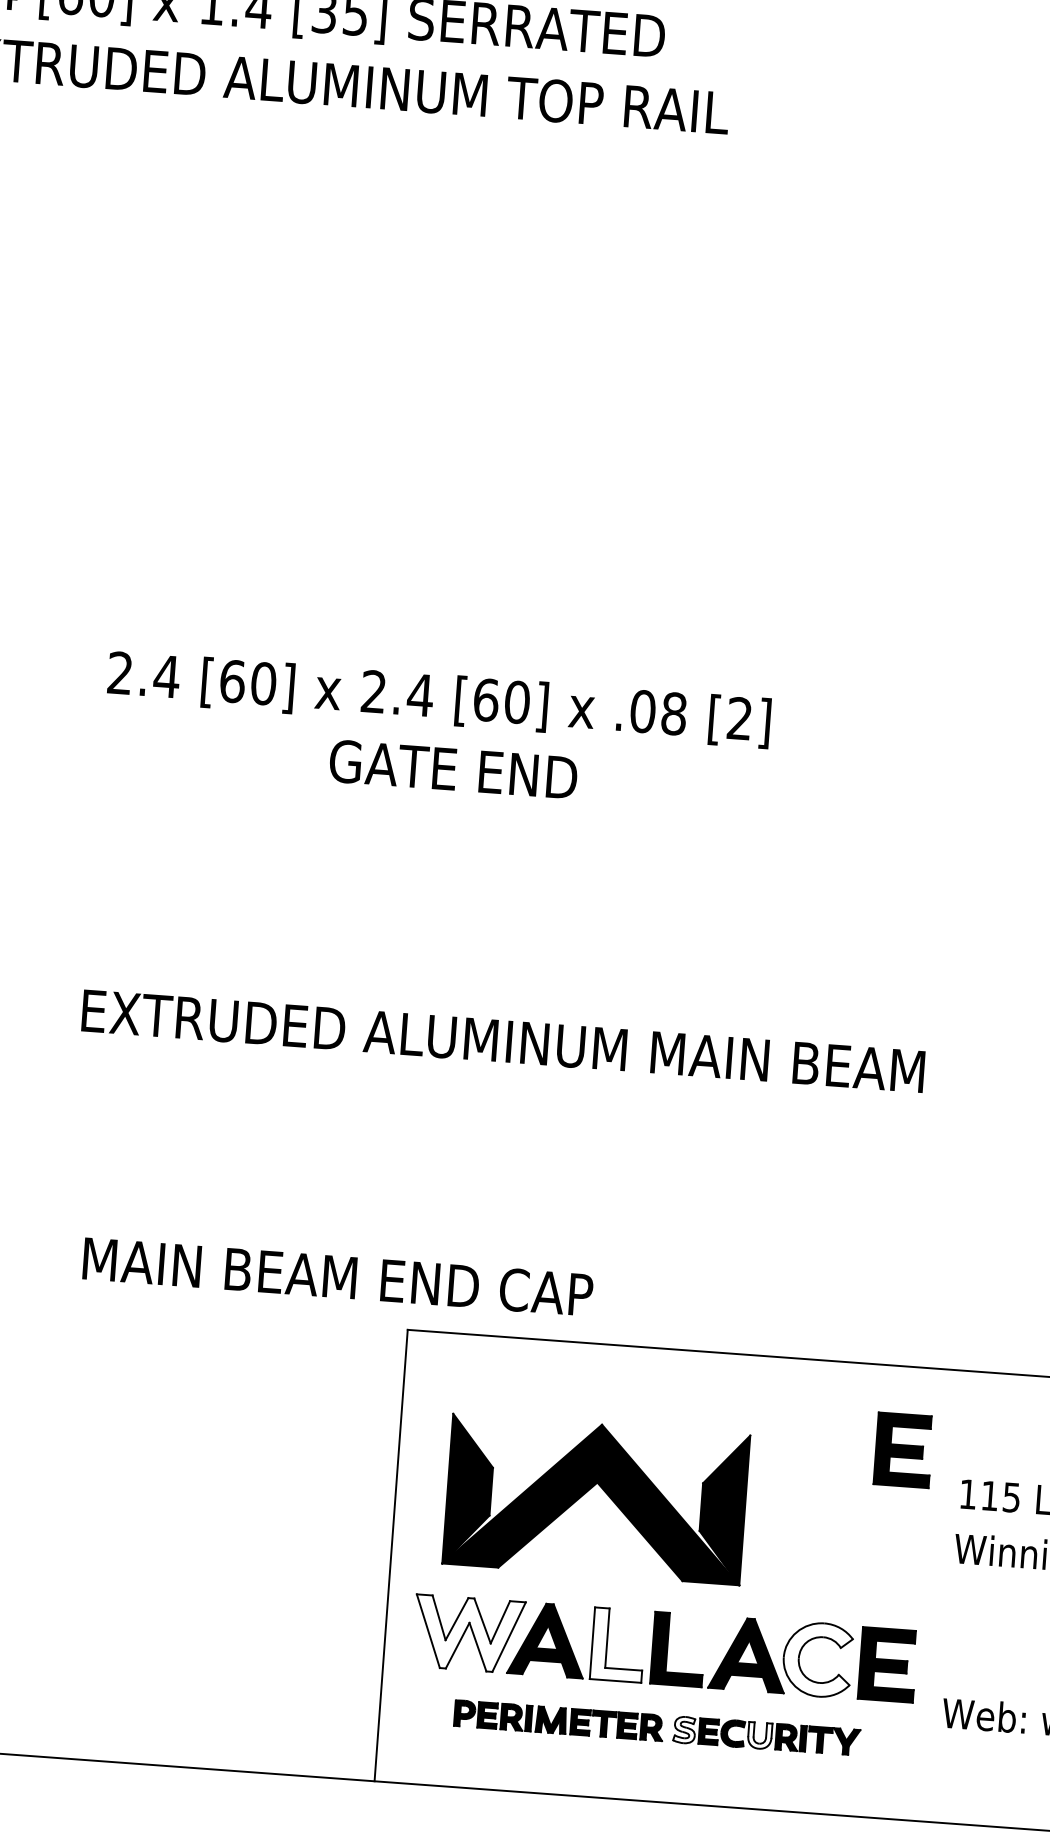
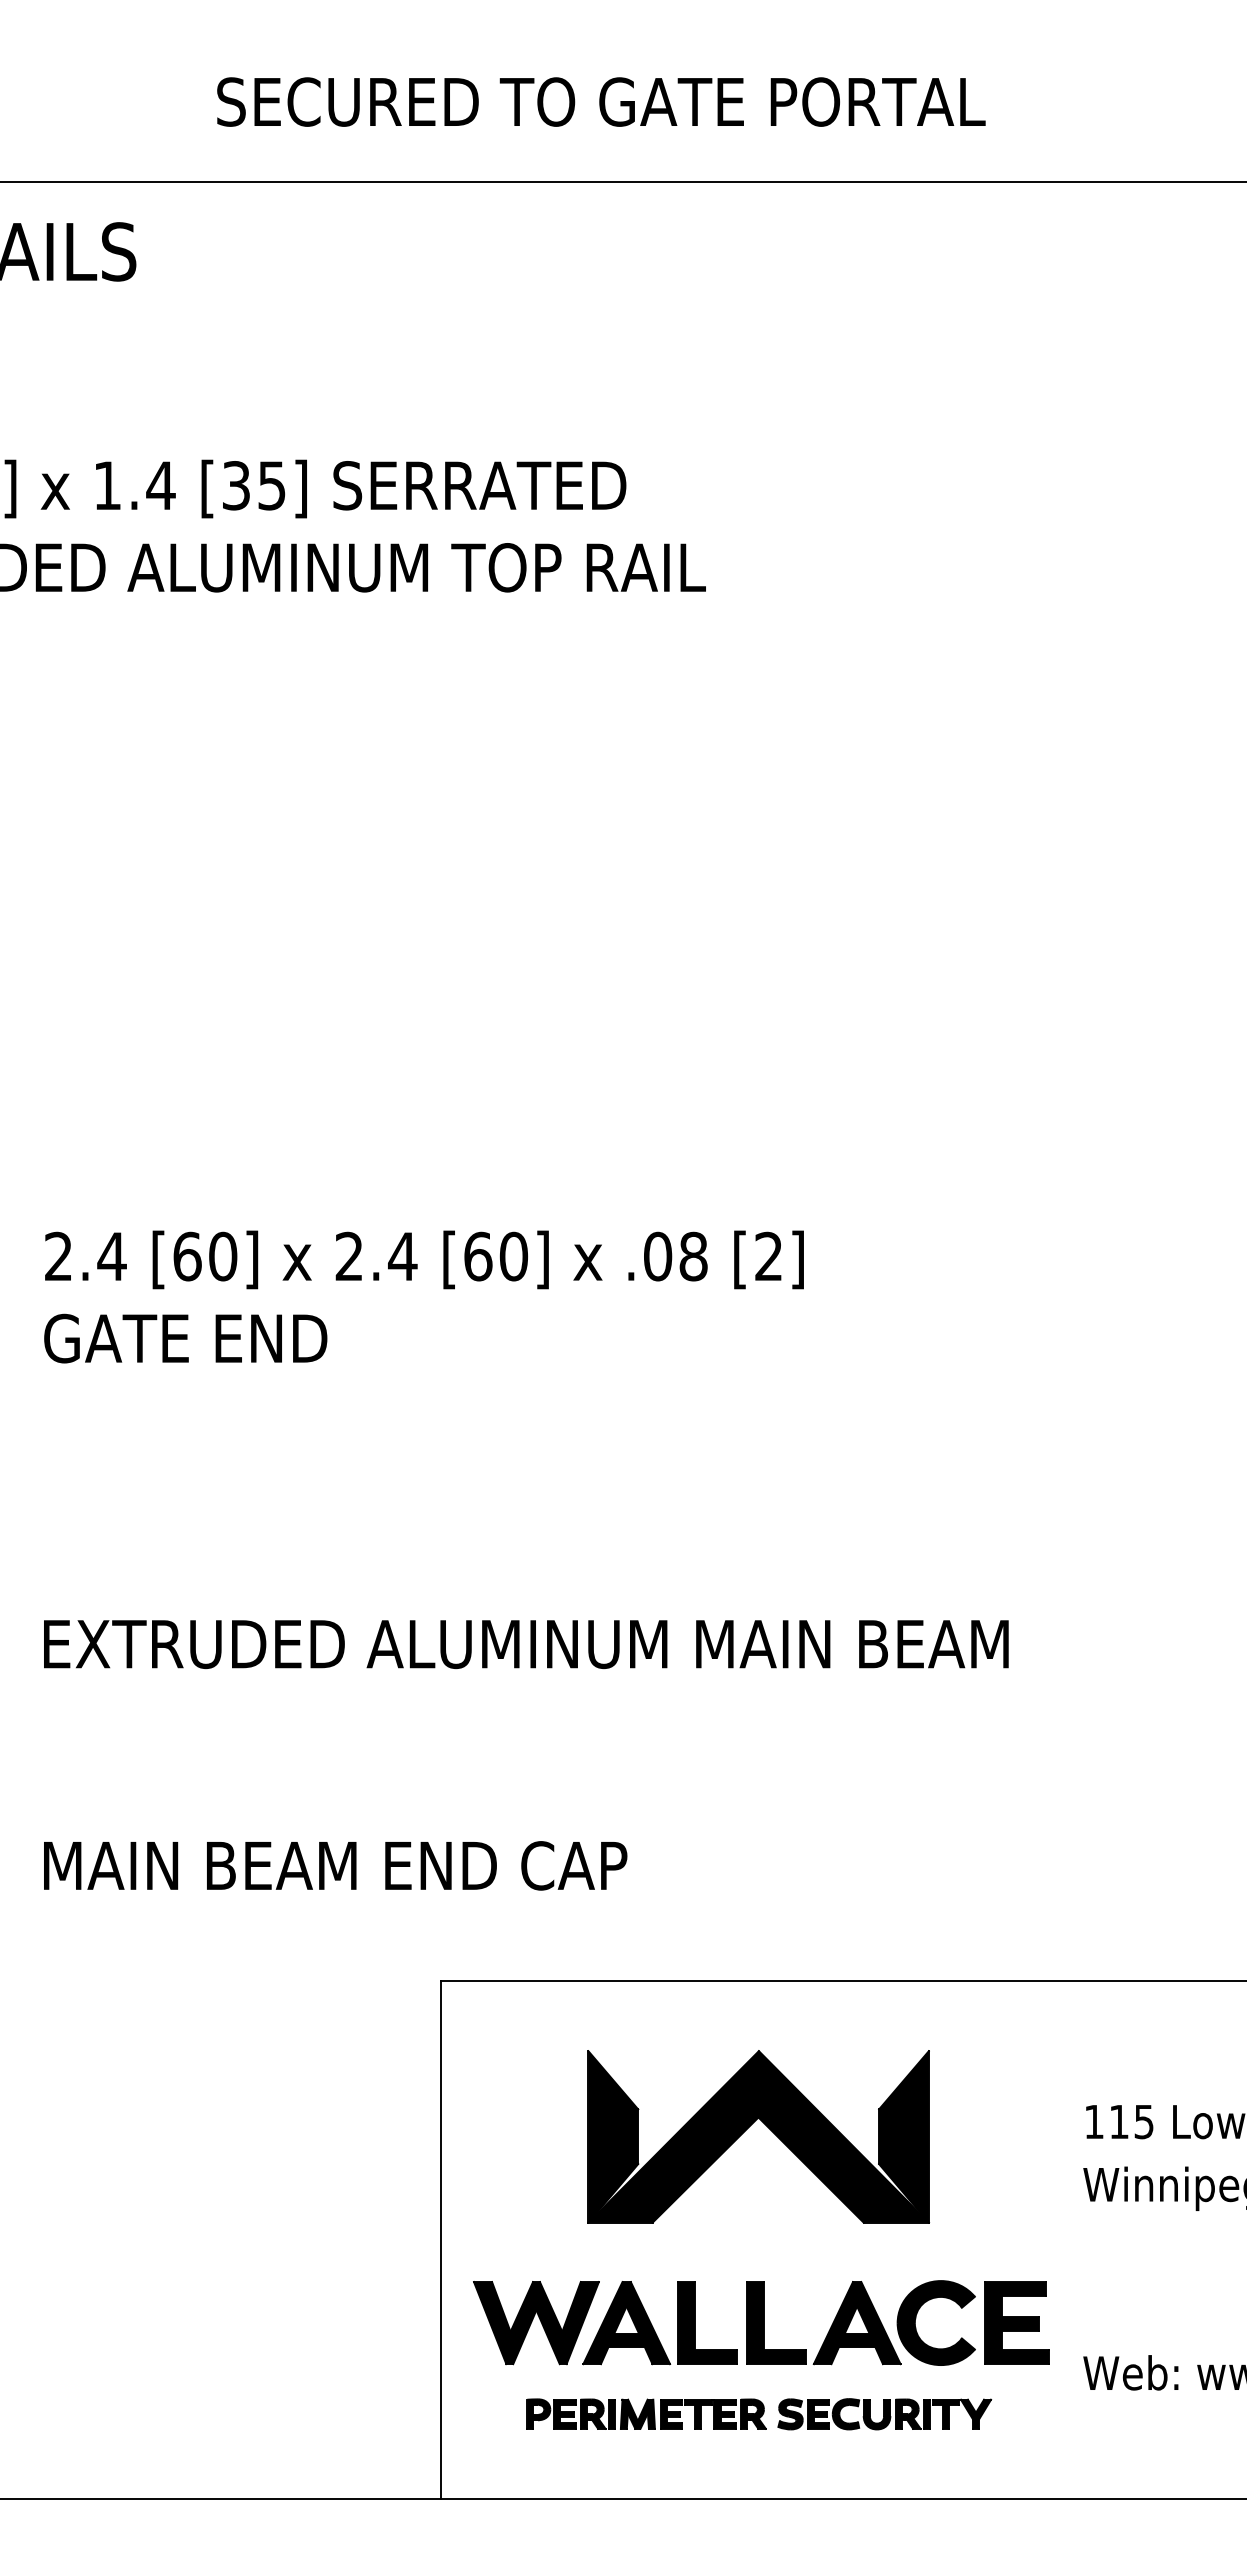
text: (453, 769) -> (185, 1338), moved
text: (338, 1276) -> (335, 1865), moved
part: (903, 1449) -> (1016, 2076), removed
part: (588, 1490) -> (749, 2127), moved
fill: (468, 1634) -> (536, 2323), added
fill: (617, 1645) -> (707, 2323), added
fill: (816, 1660) -> (935, 2323), added
fill: (684, 1730) -> (790, 2414), added
fill: (759, 1735) -> (876, 2414), added

